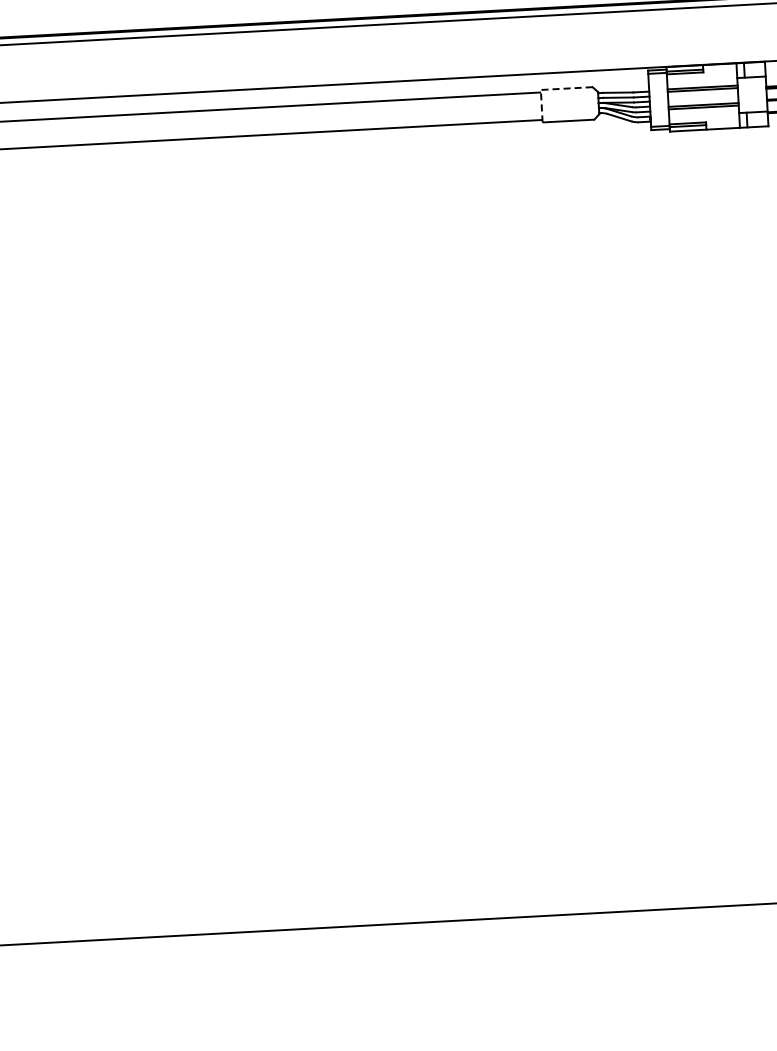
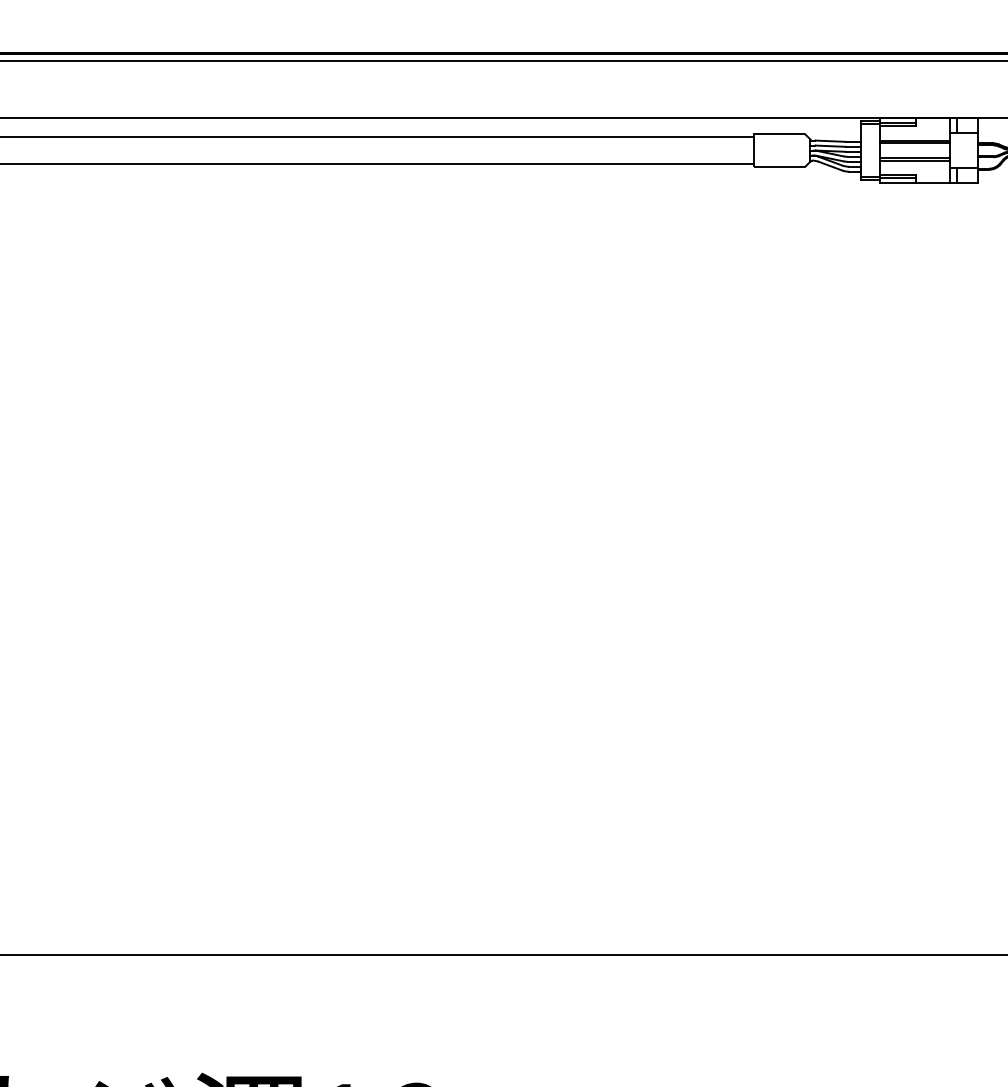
line: (549, 89) -> (762, 134), dashed -> solid

